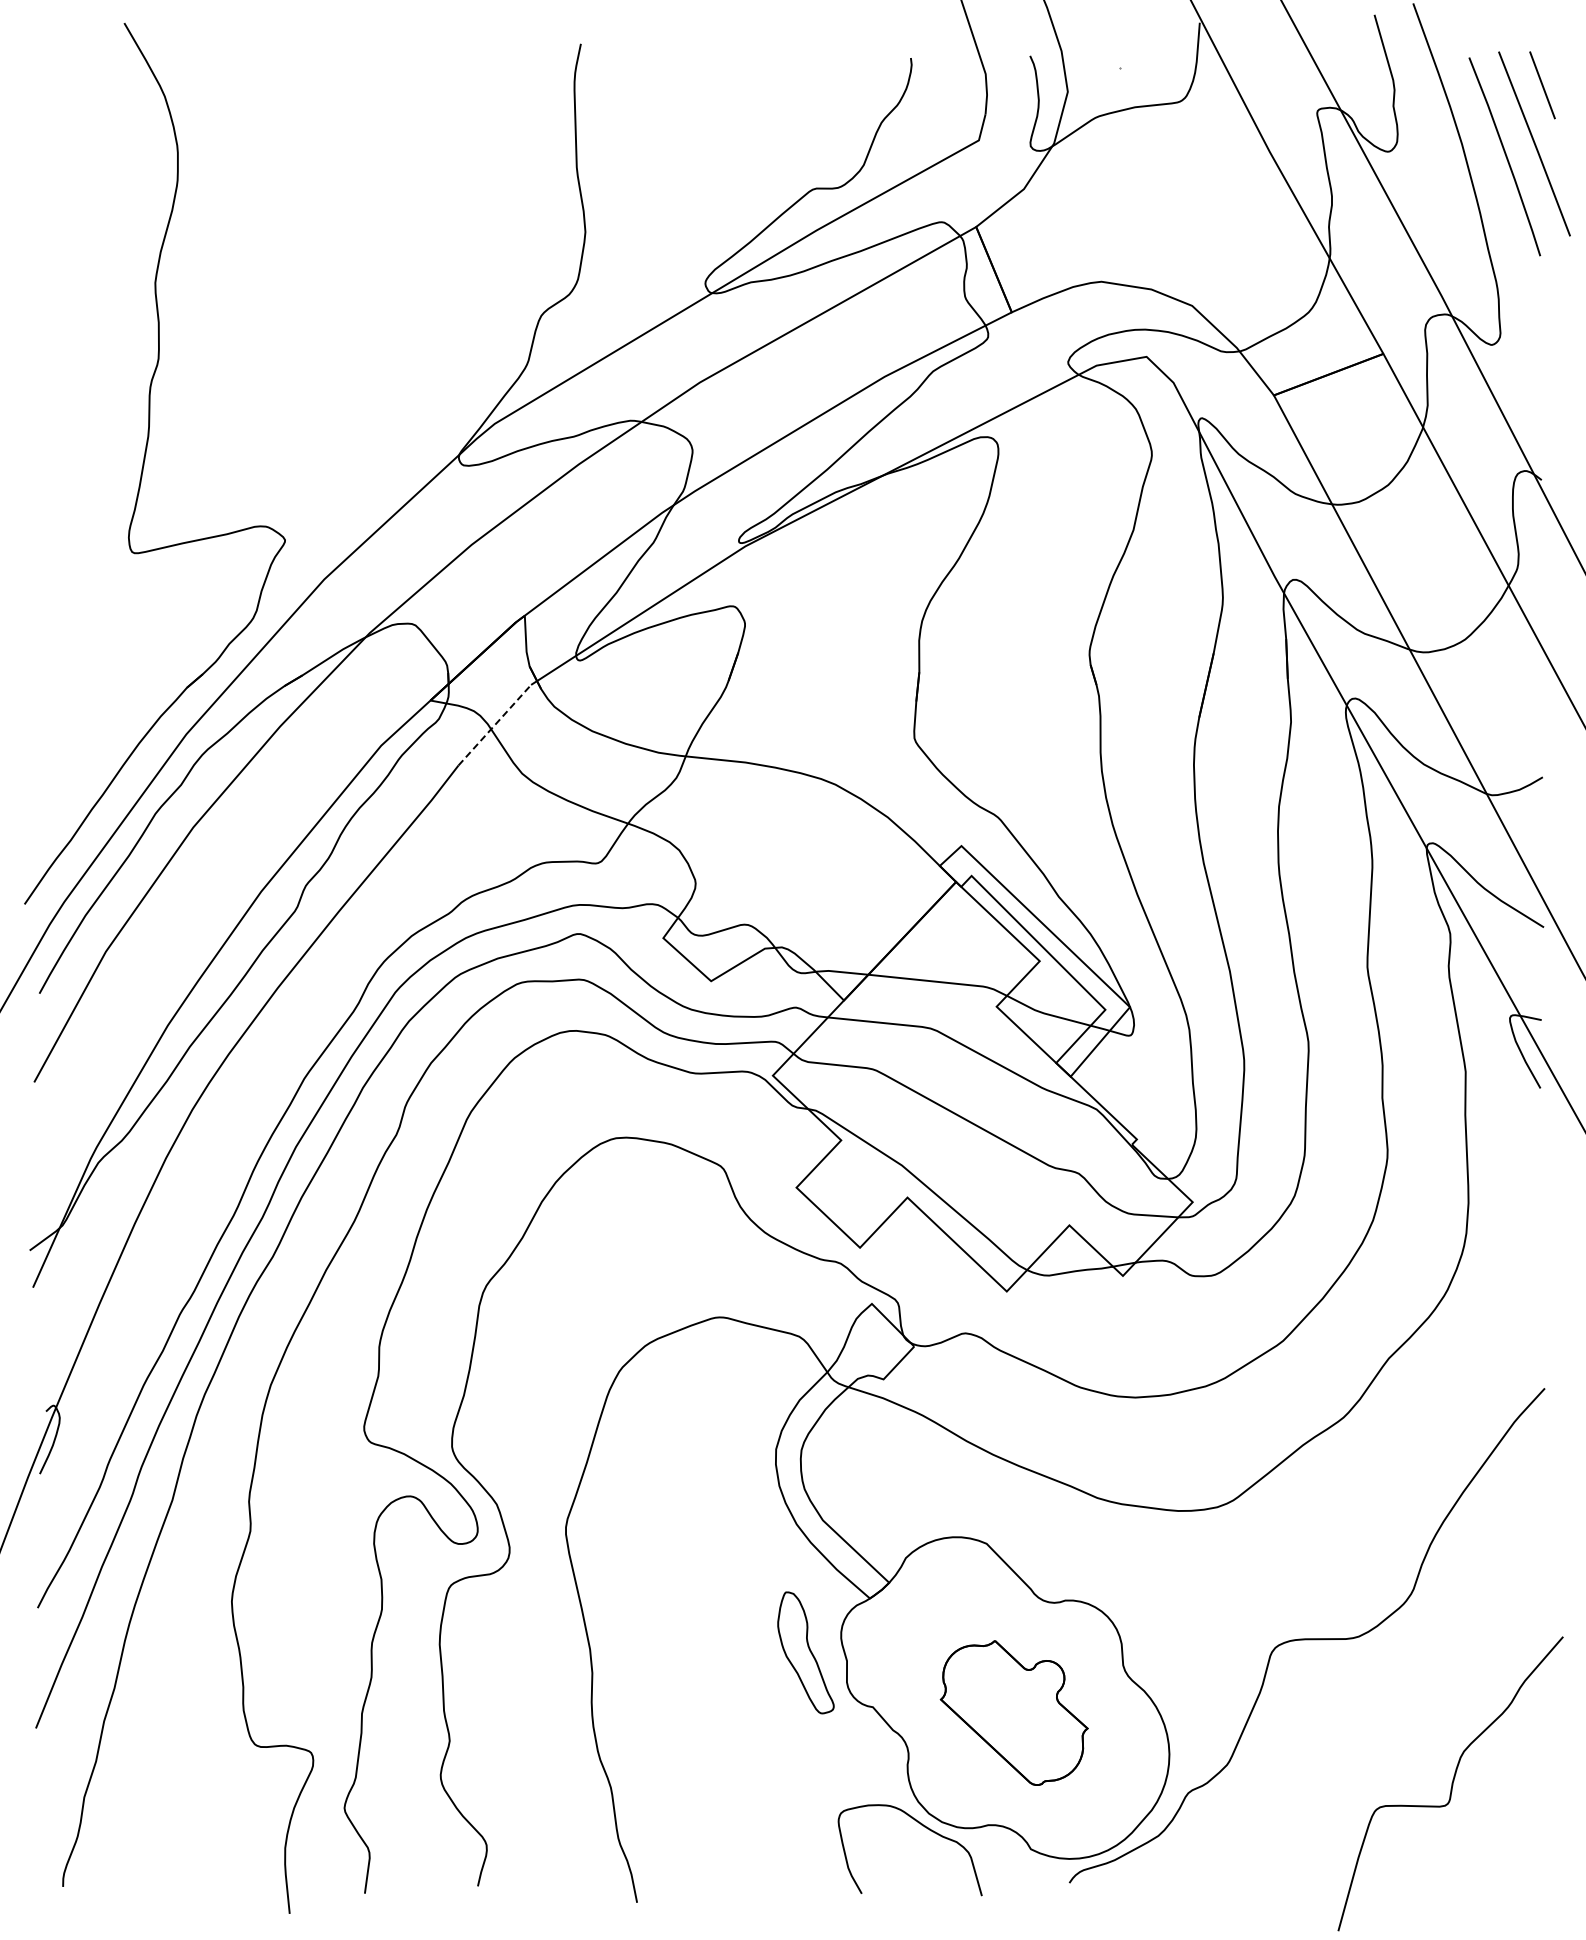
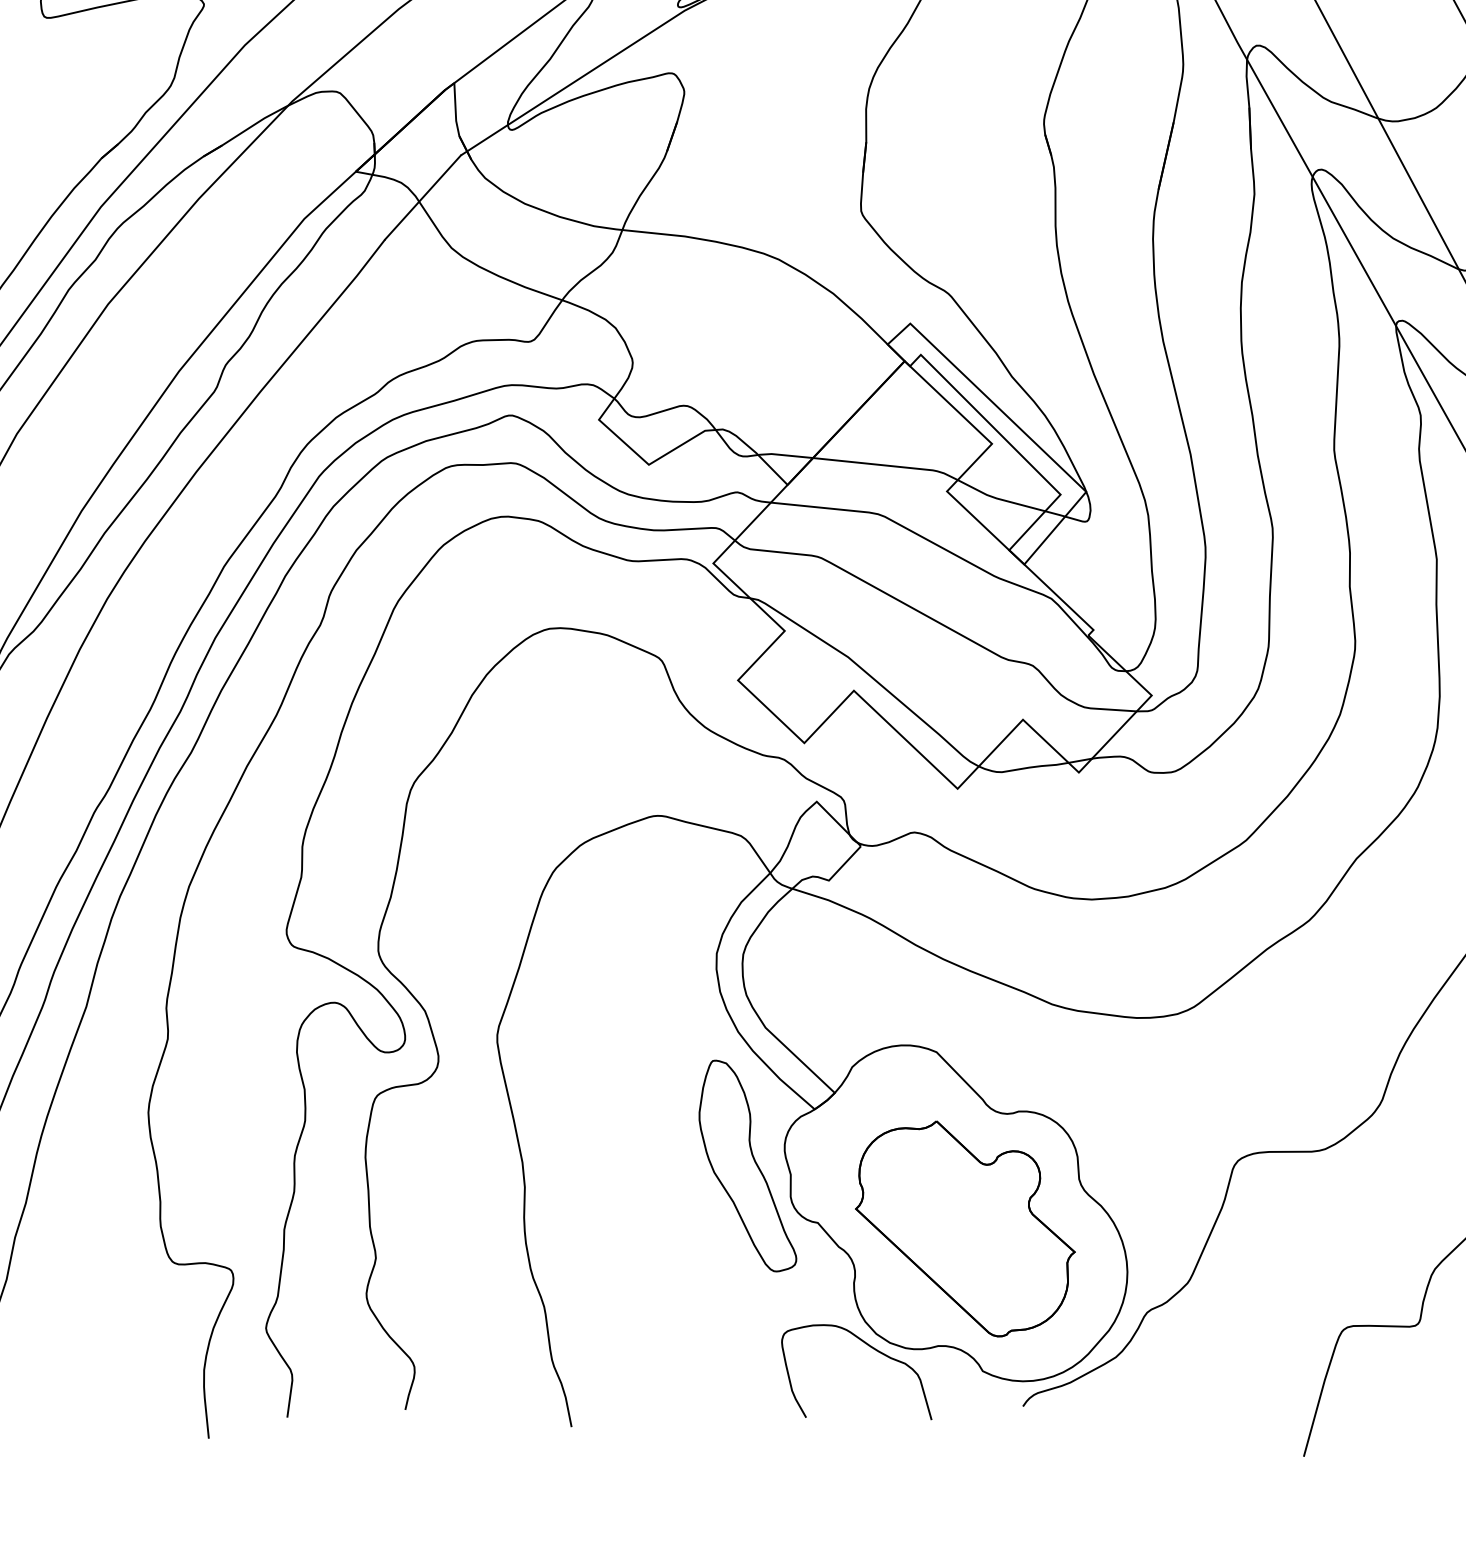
line: (495, 724) -> (423, 196), dashed -> solid
part: (805, 1652) -> (747, 1165), size x1.67
part: (1014, 1712) -> (965, 1228), size x1.43

